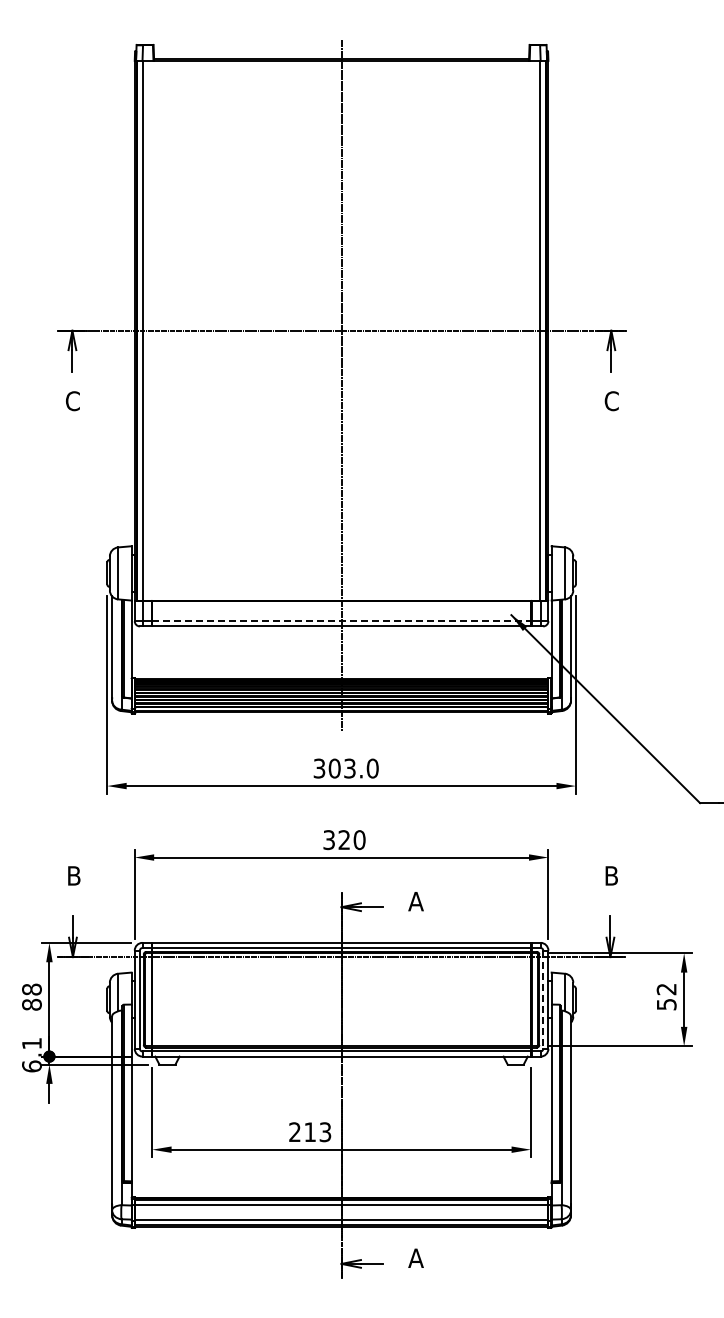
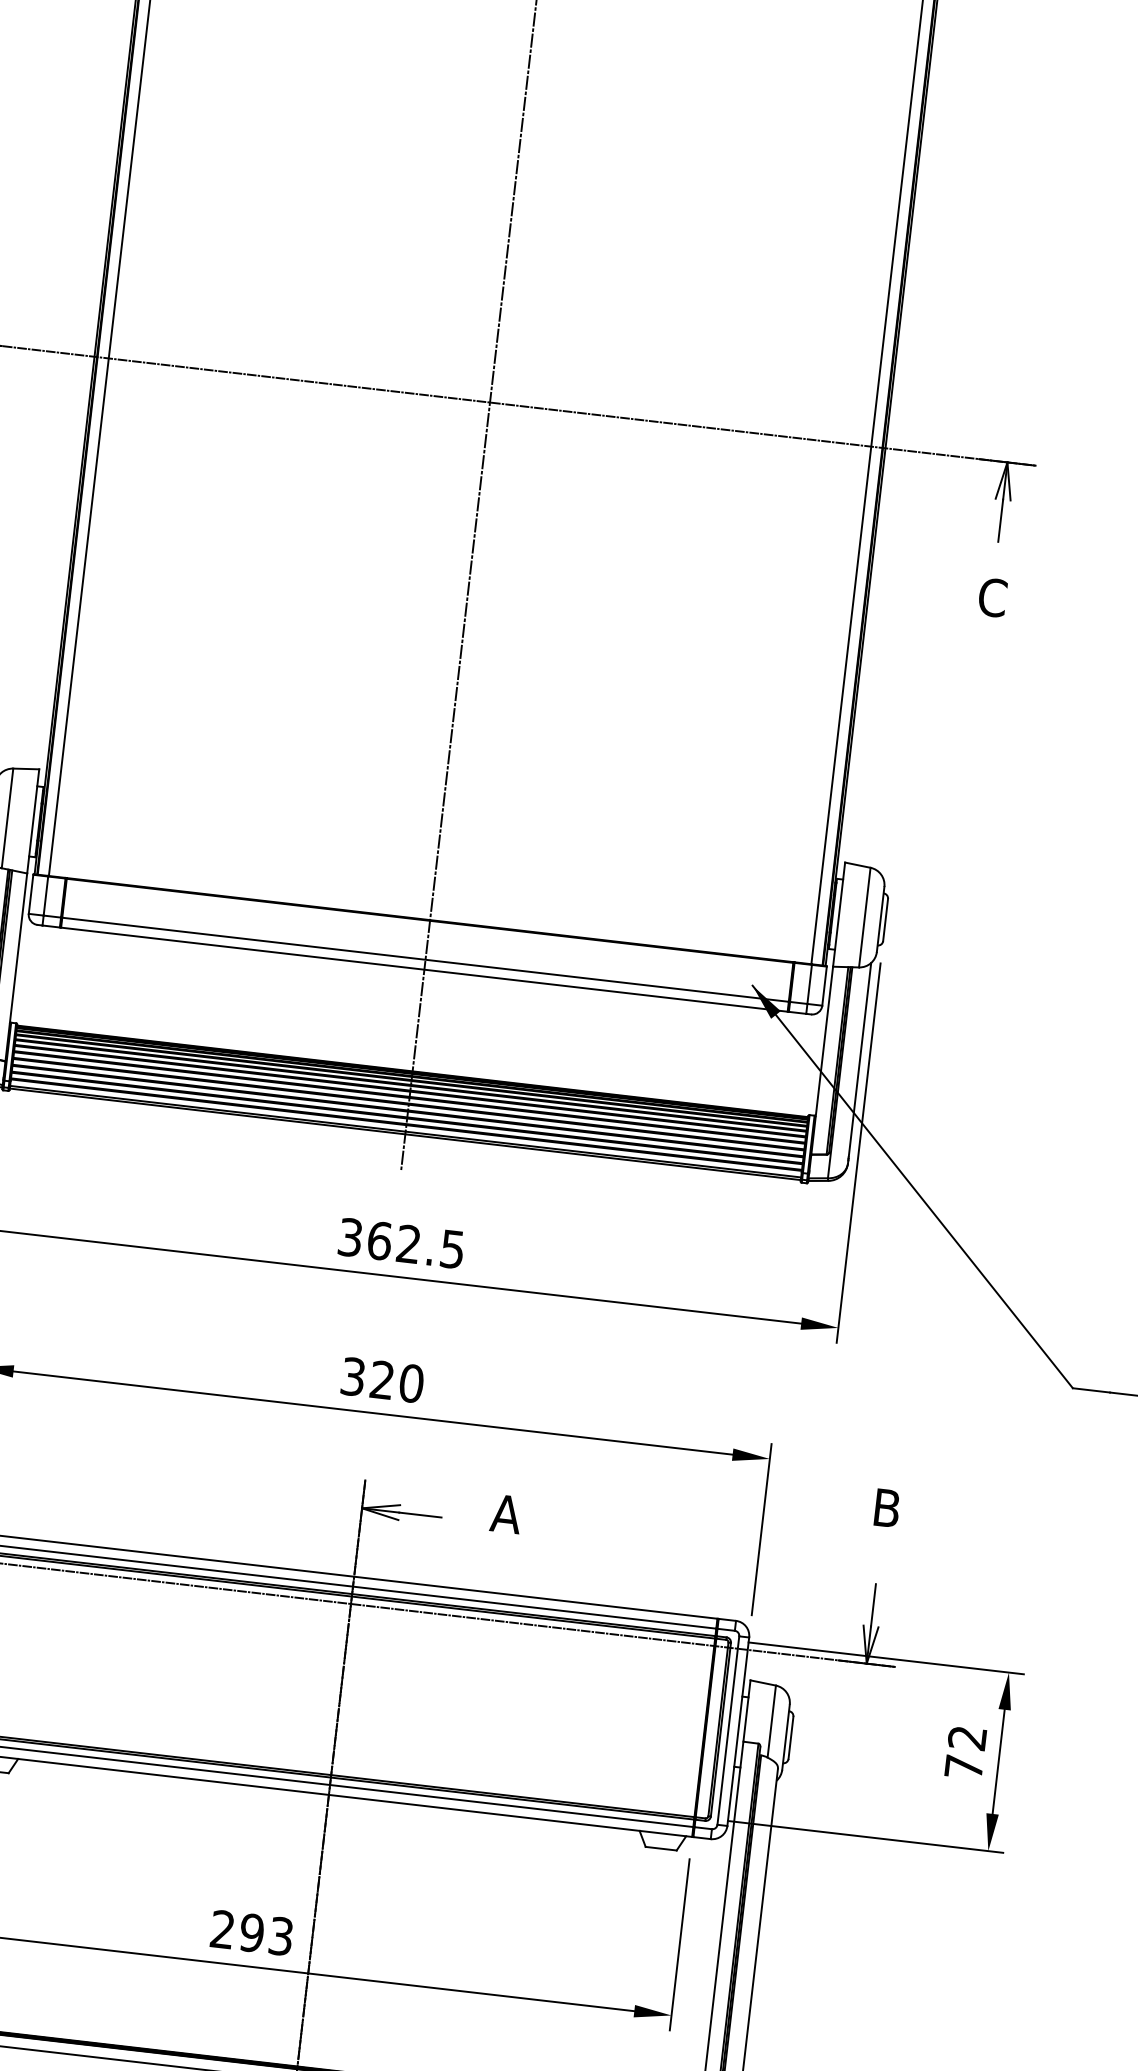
line: (342, 621) -> (427, 960), dashed -> solid
text: (353, 768) -> (415, 1244), 303.0 -> 362.5
line: (543, 1000) -> (728, 1732), dashed -> solid
text: (666, 1004) -> (963, 1767), 52 -> 72
text: (310, 1132) -> (252, 1933), 213 -> 293

